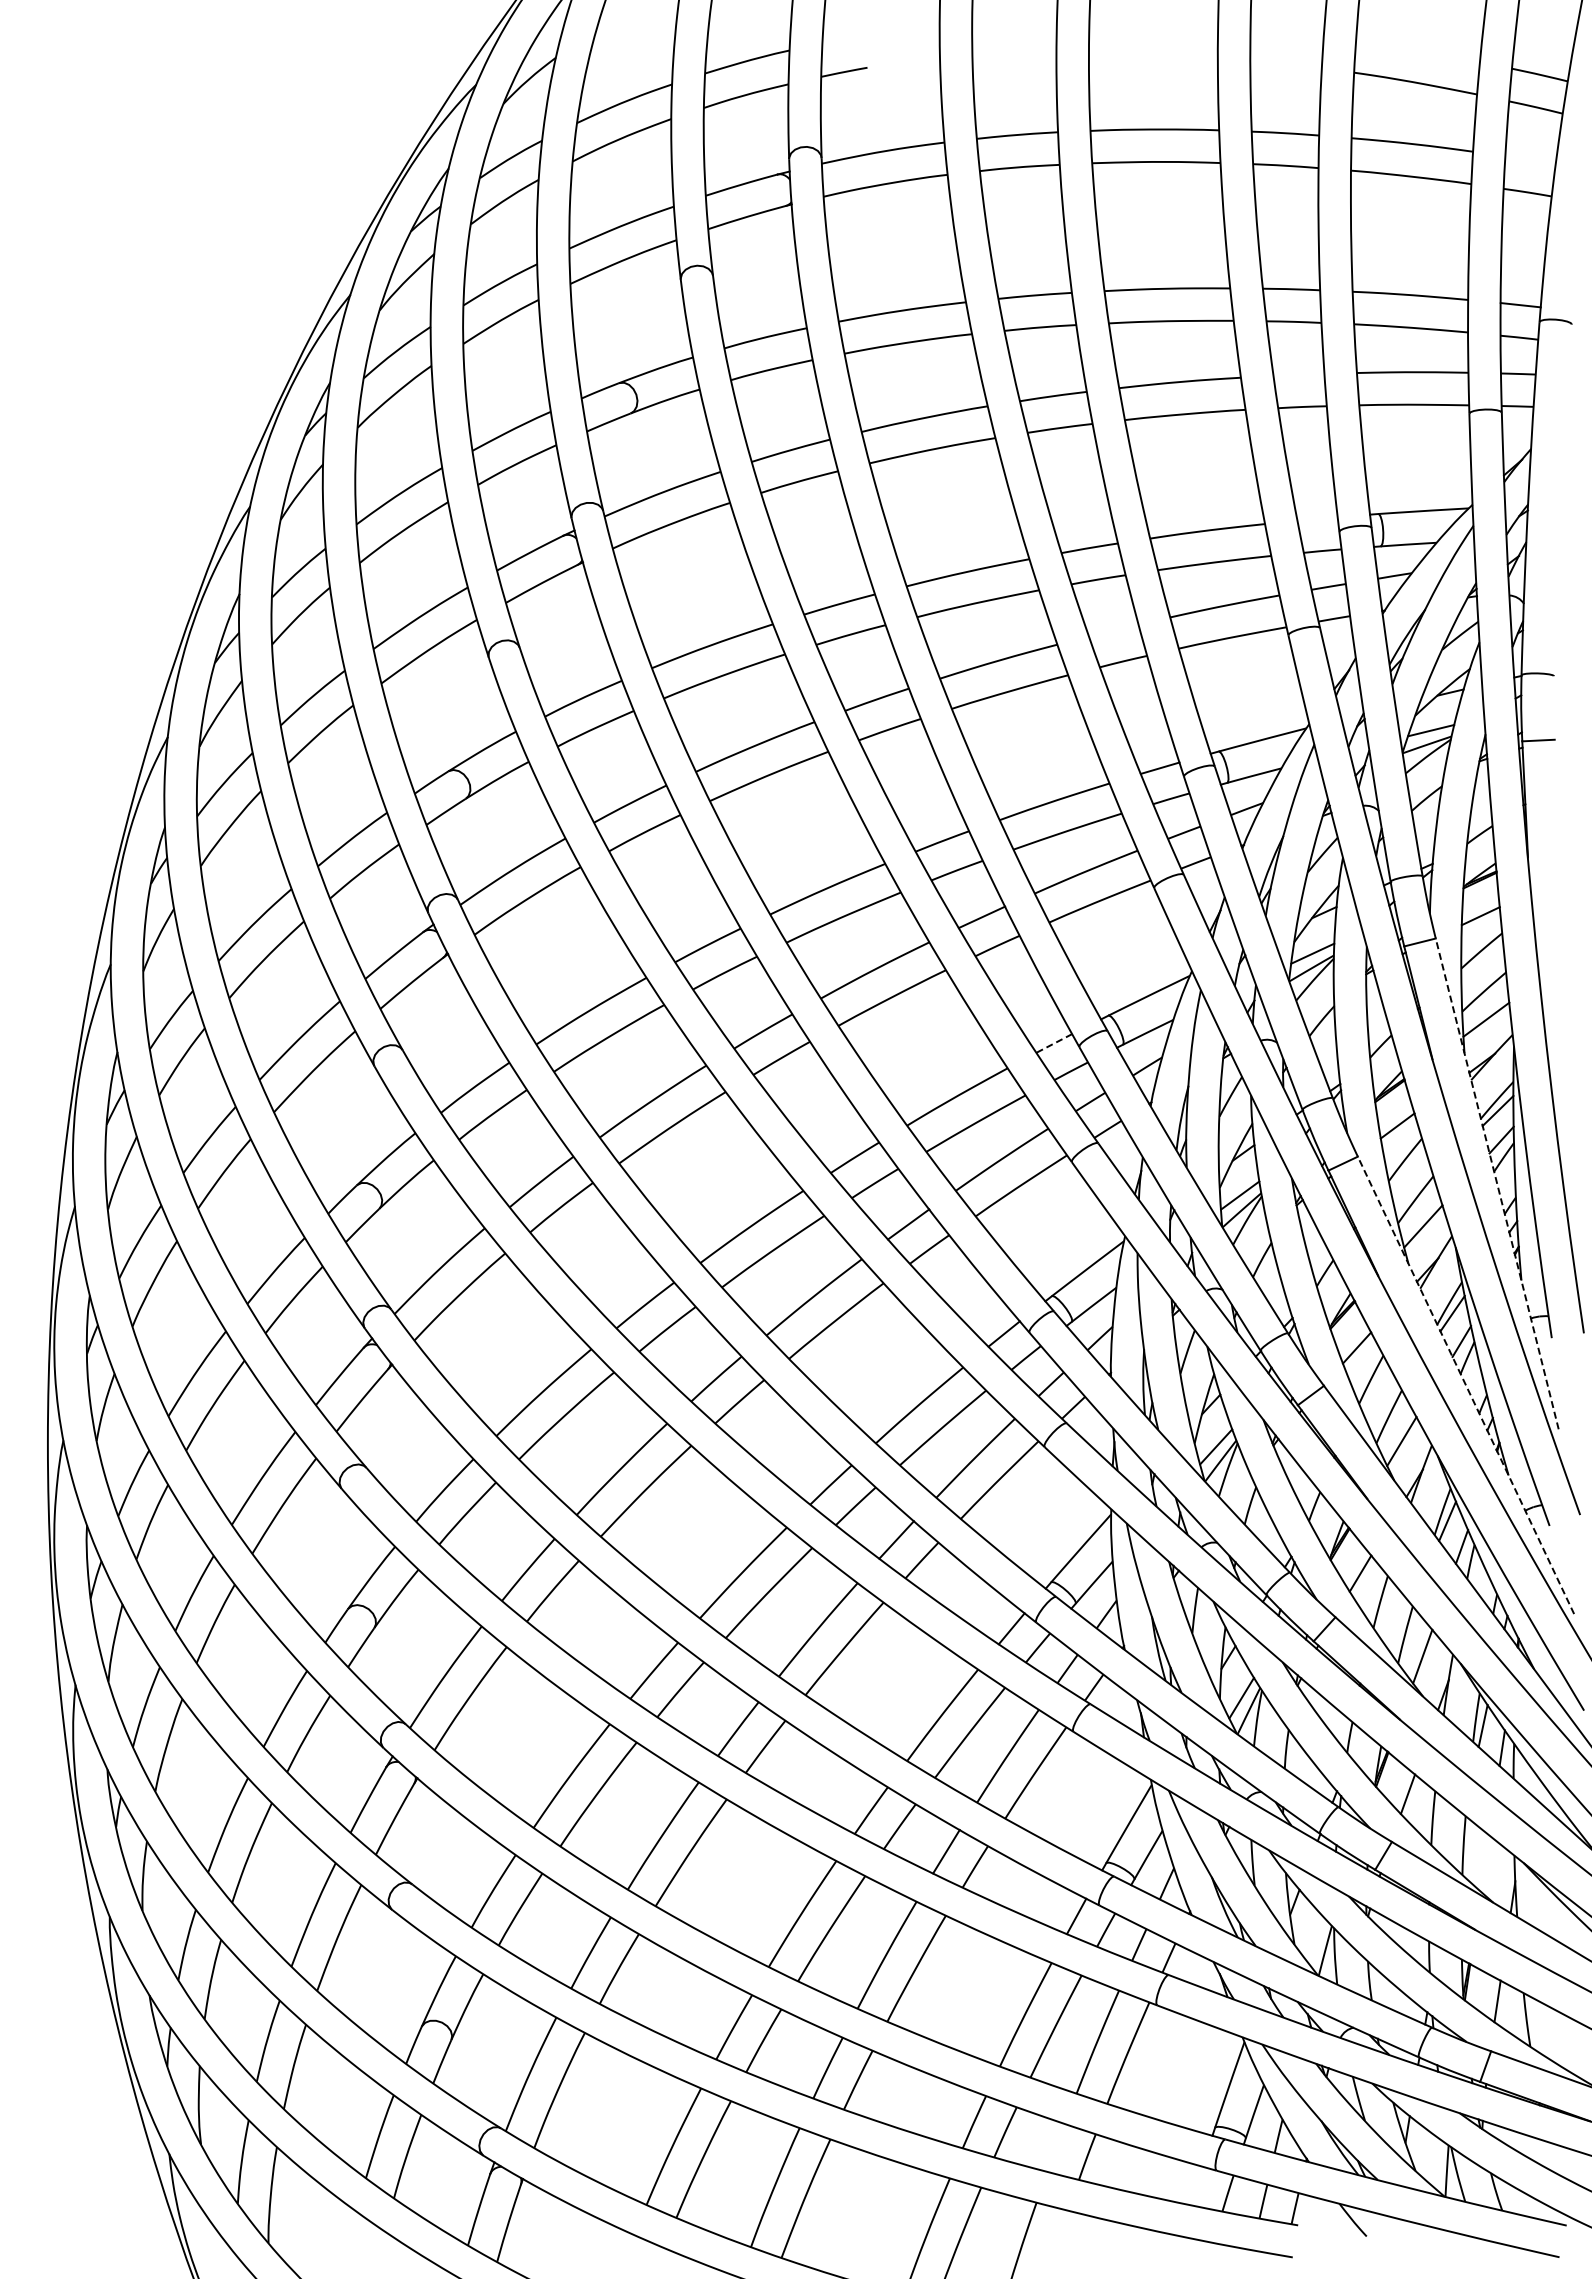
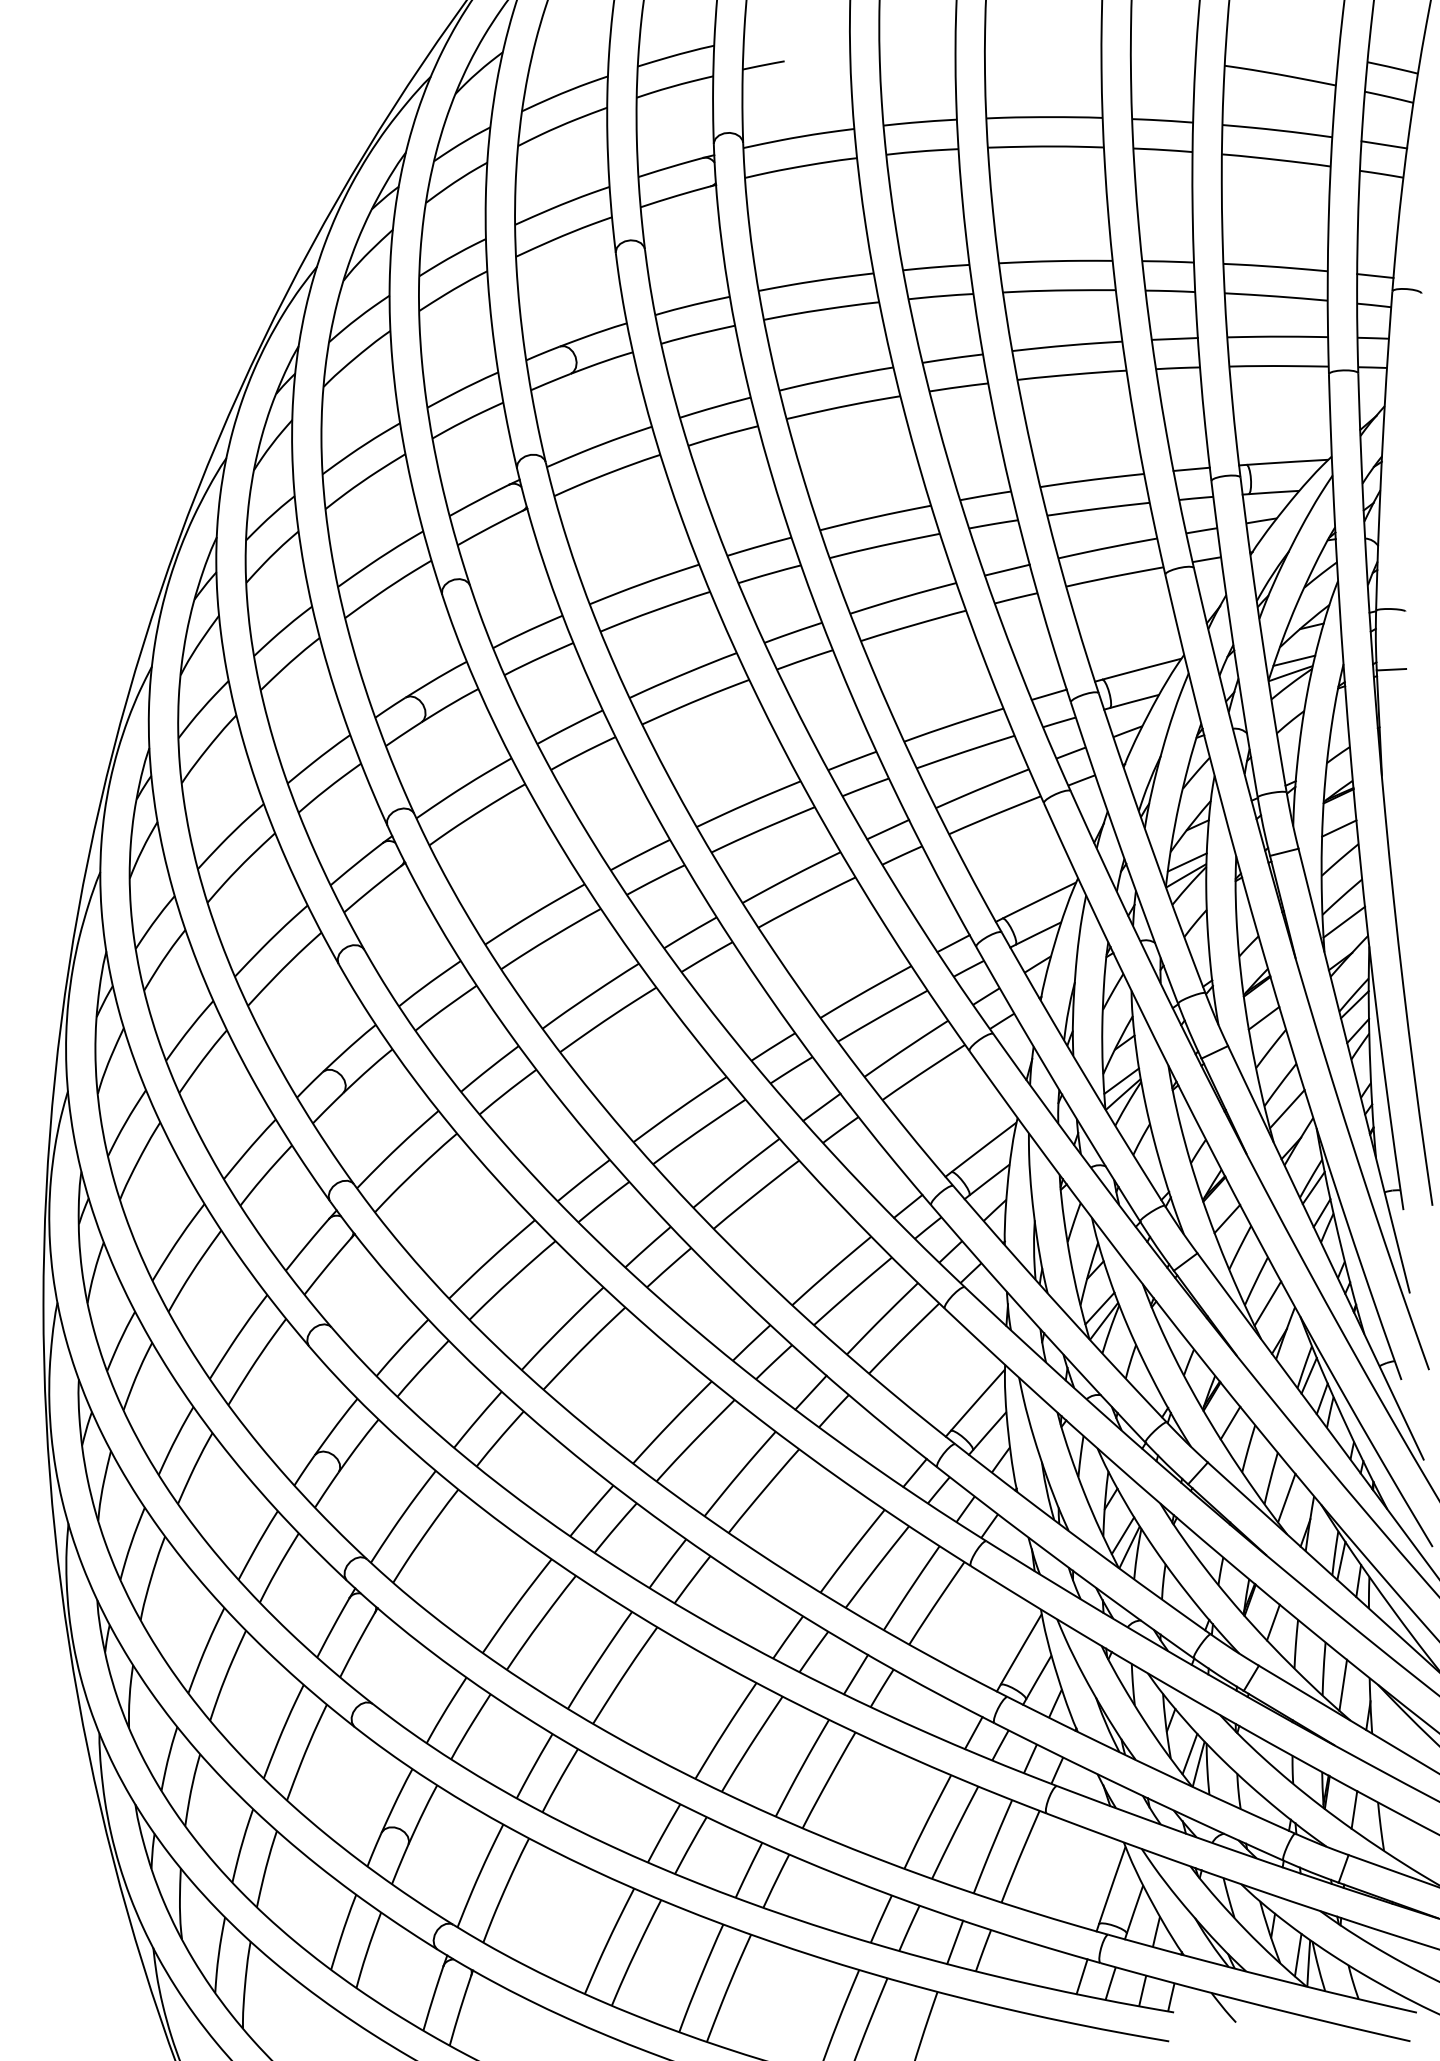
line: (1530, 160) -> (1384, 145), added
line: (1298, 374) -> (1174, 338), added
line: (1317, 518) -> (1191, 468), added
line: (1113, 630) -> (1007, 570), added
line: (1053, 1043) -> (952, 943), dashed -> solid
line: (1497, 1183) -> (1354, 1070), dashed -> solid
line: (1466, 1385) -> (1326, 1252), dashed -> solid
line: (1485, 1863) -> (1343, 1685), added
line: (1315, 1939) -> (1189, 1753), added
line: (1055, 2147) -> (954, 1942), added
line: (1435, 2161) -> (1298, 1954), added
line: (1196, 2185) -> (1082, 1976), added

